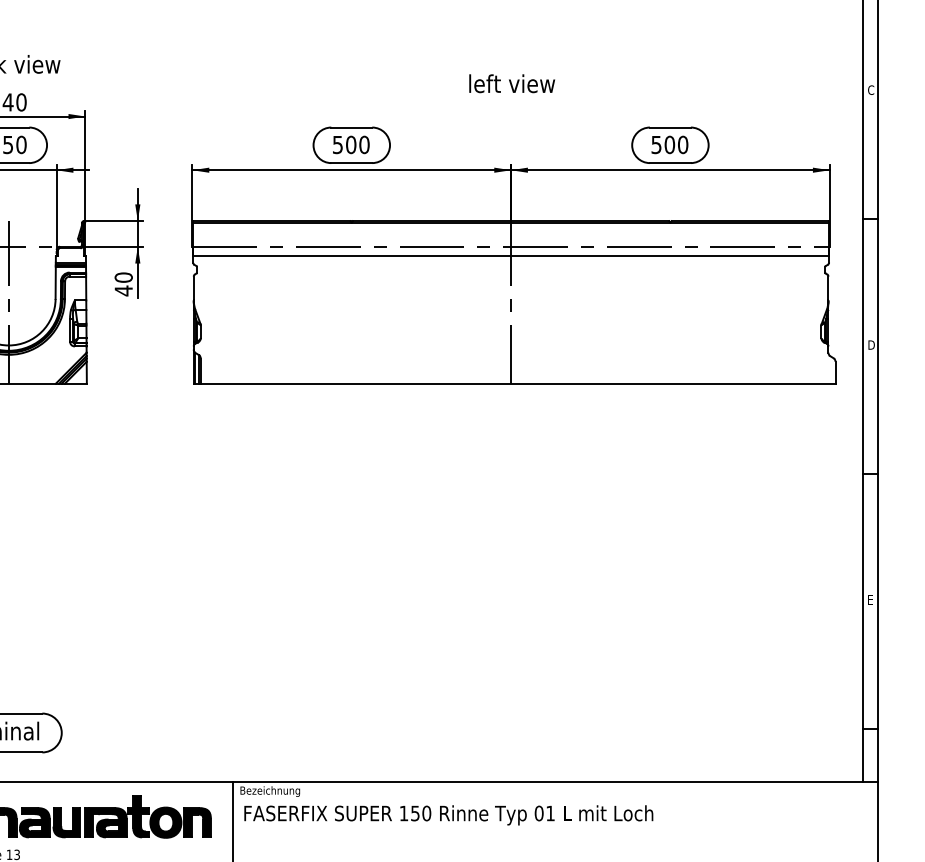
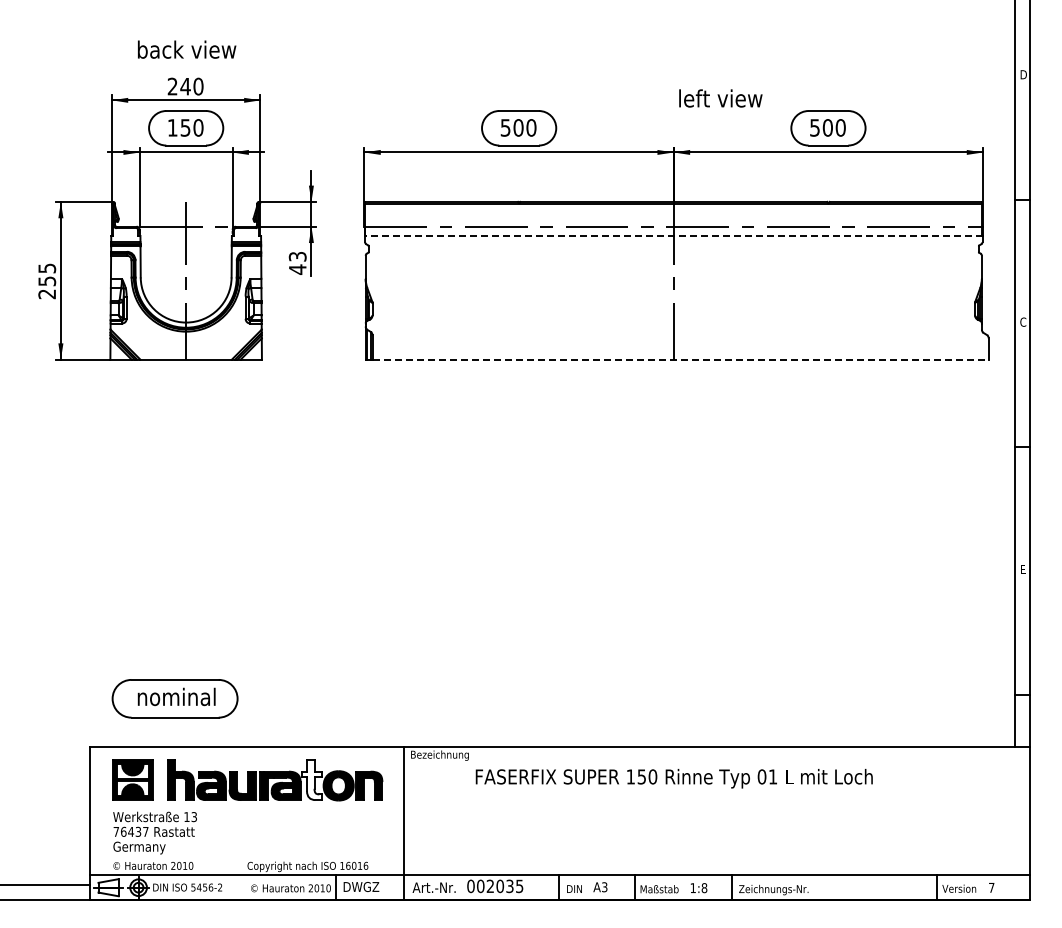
text: (511, 83) -> (720, 98), moved
text: (871, 89) -> (1023, 74), C -> D
line: (510, 255) -> (673, 235), solid -> dashed
text: (123, 277) -> (297, 256), 40 -> 43
text: (871, 344) -> (1023, 321), D -> C
line: (519, 383) -> (681, 359), solid -> dashed
text: (447, 815) -> (673, 778), moved
fill: (137, 816) -> (311, 779), removed

